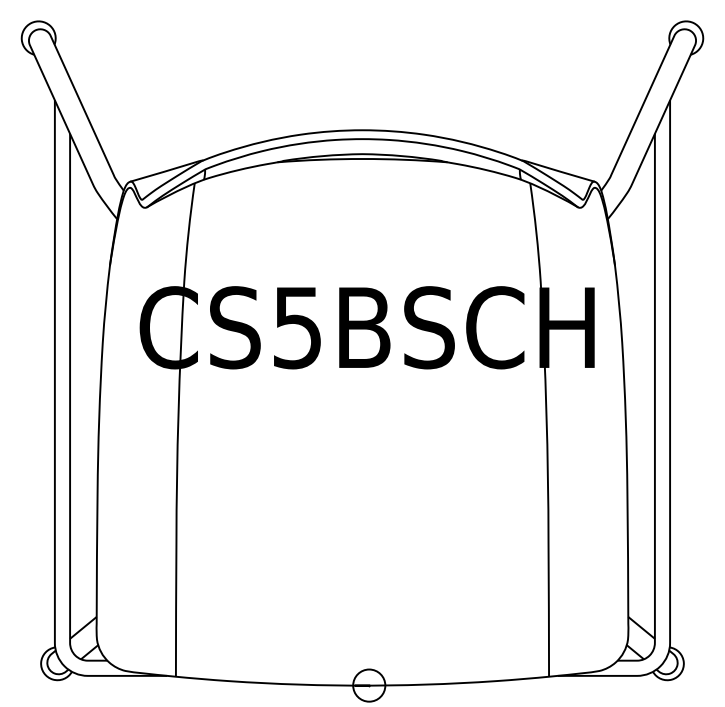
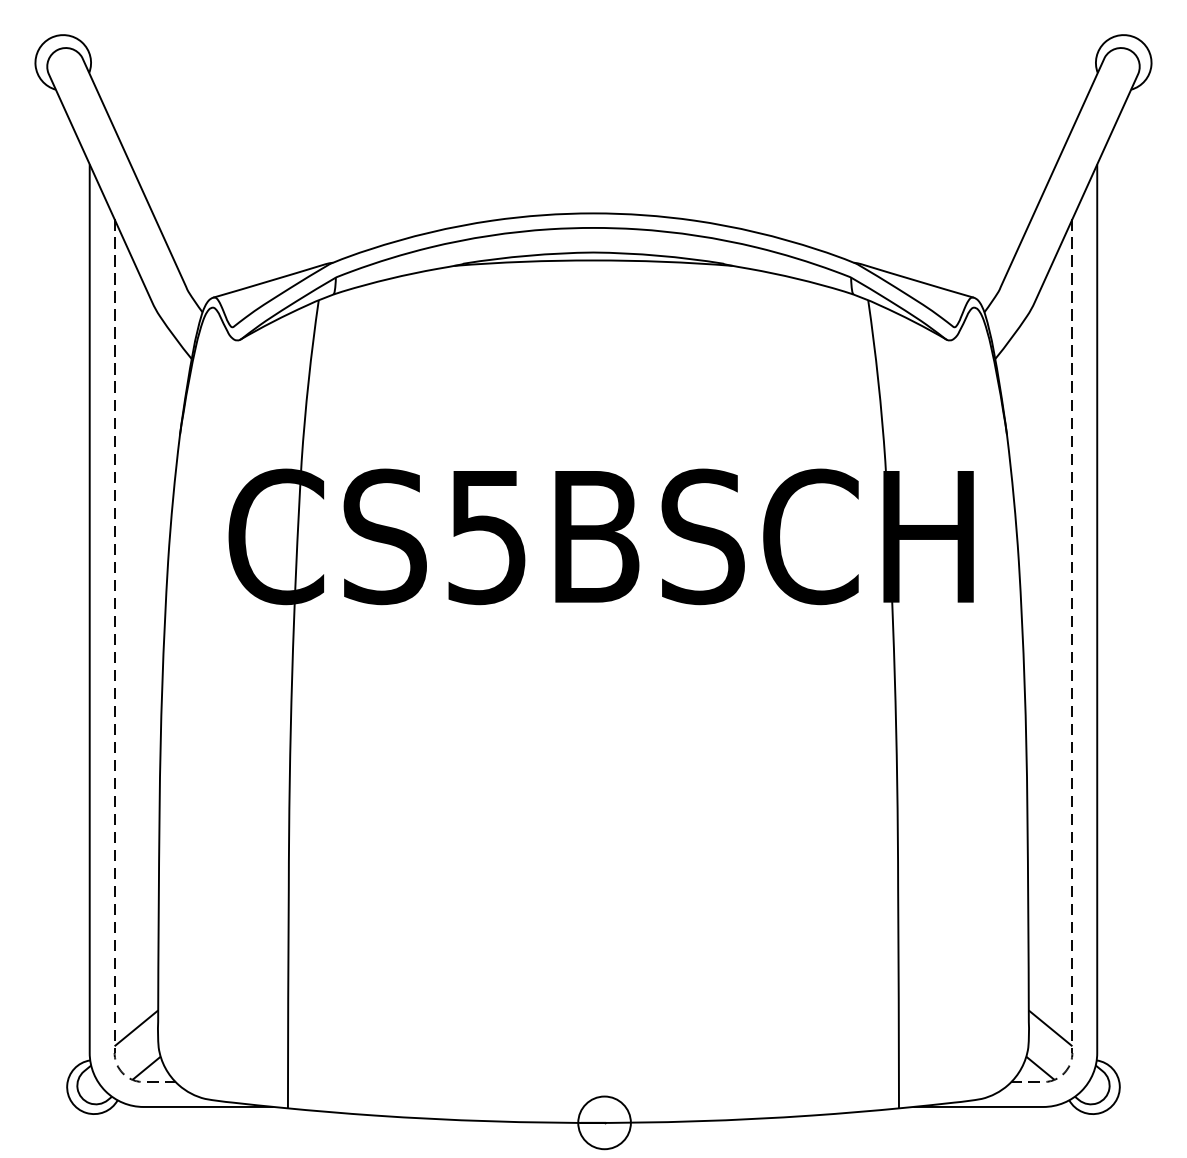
line: (70, 419) -> (115, 687), solid -> dashed
line: (654, 419) -> (1071, 687), solid -> dashed

